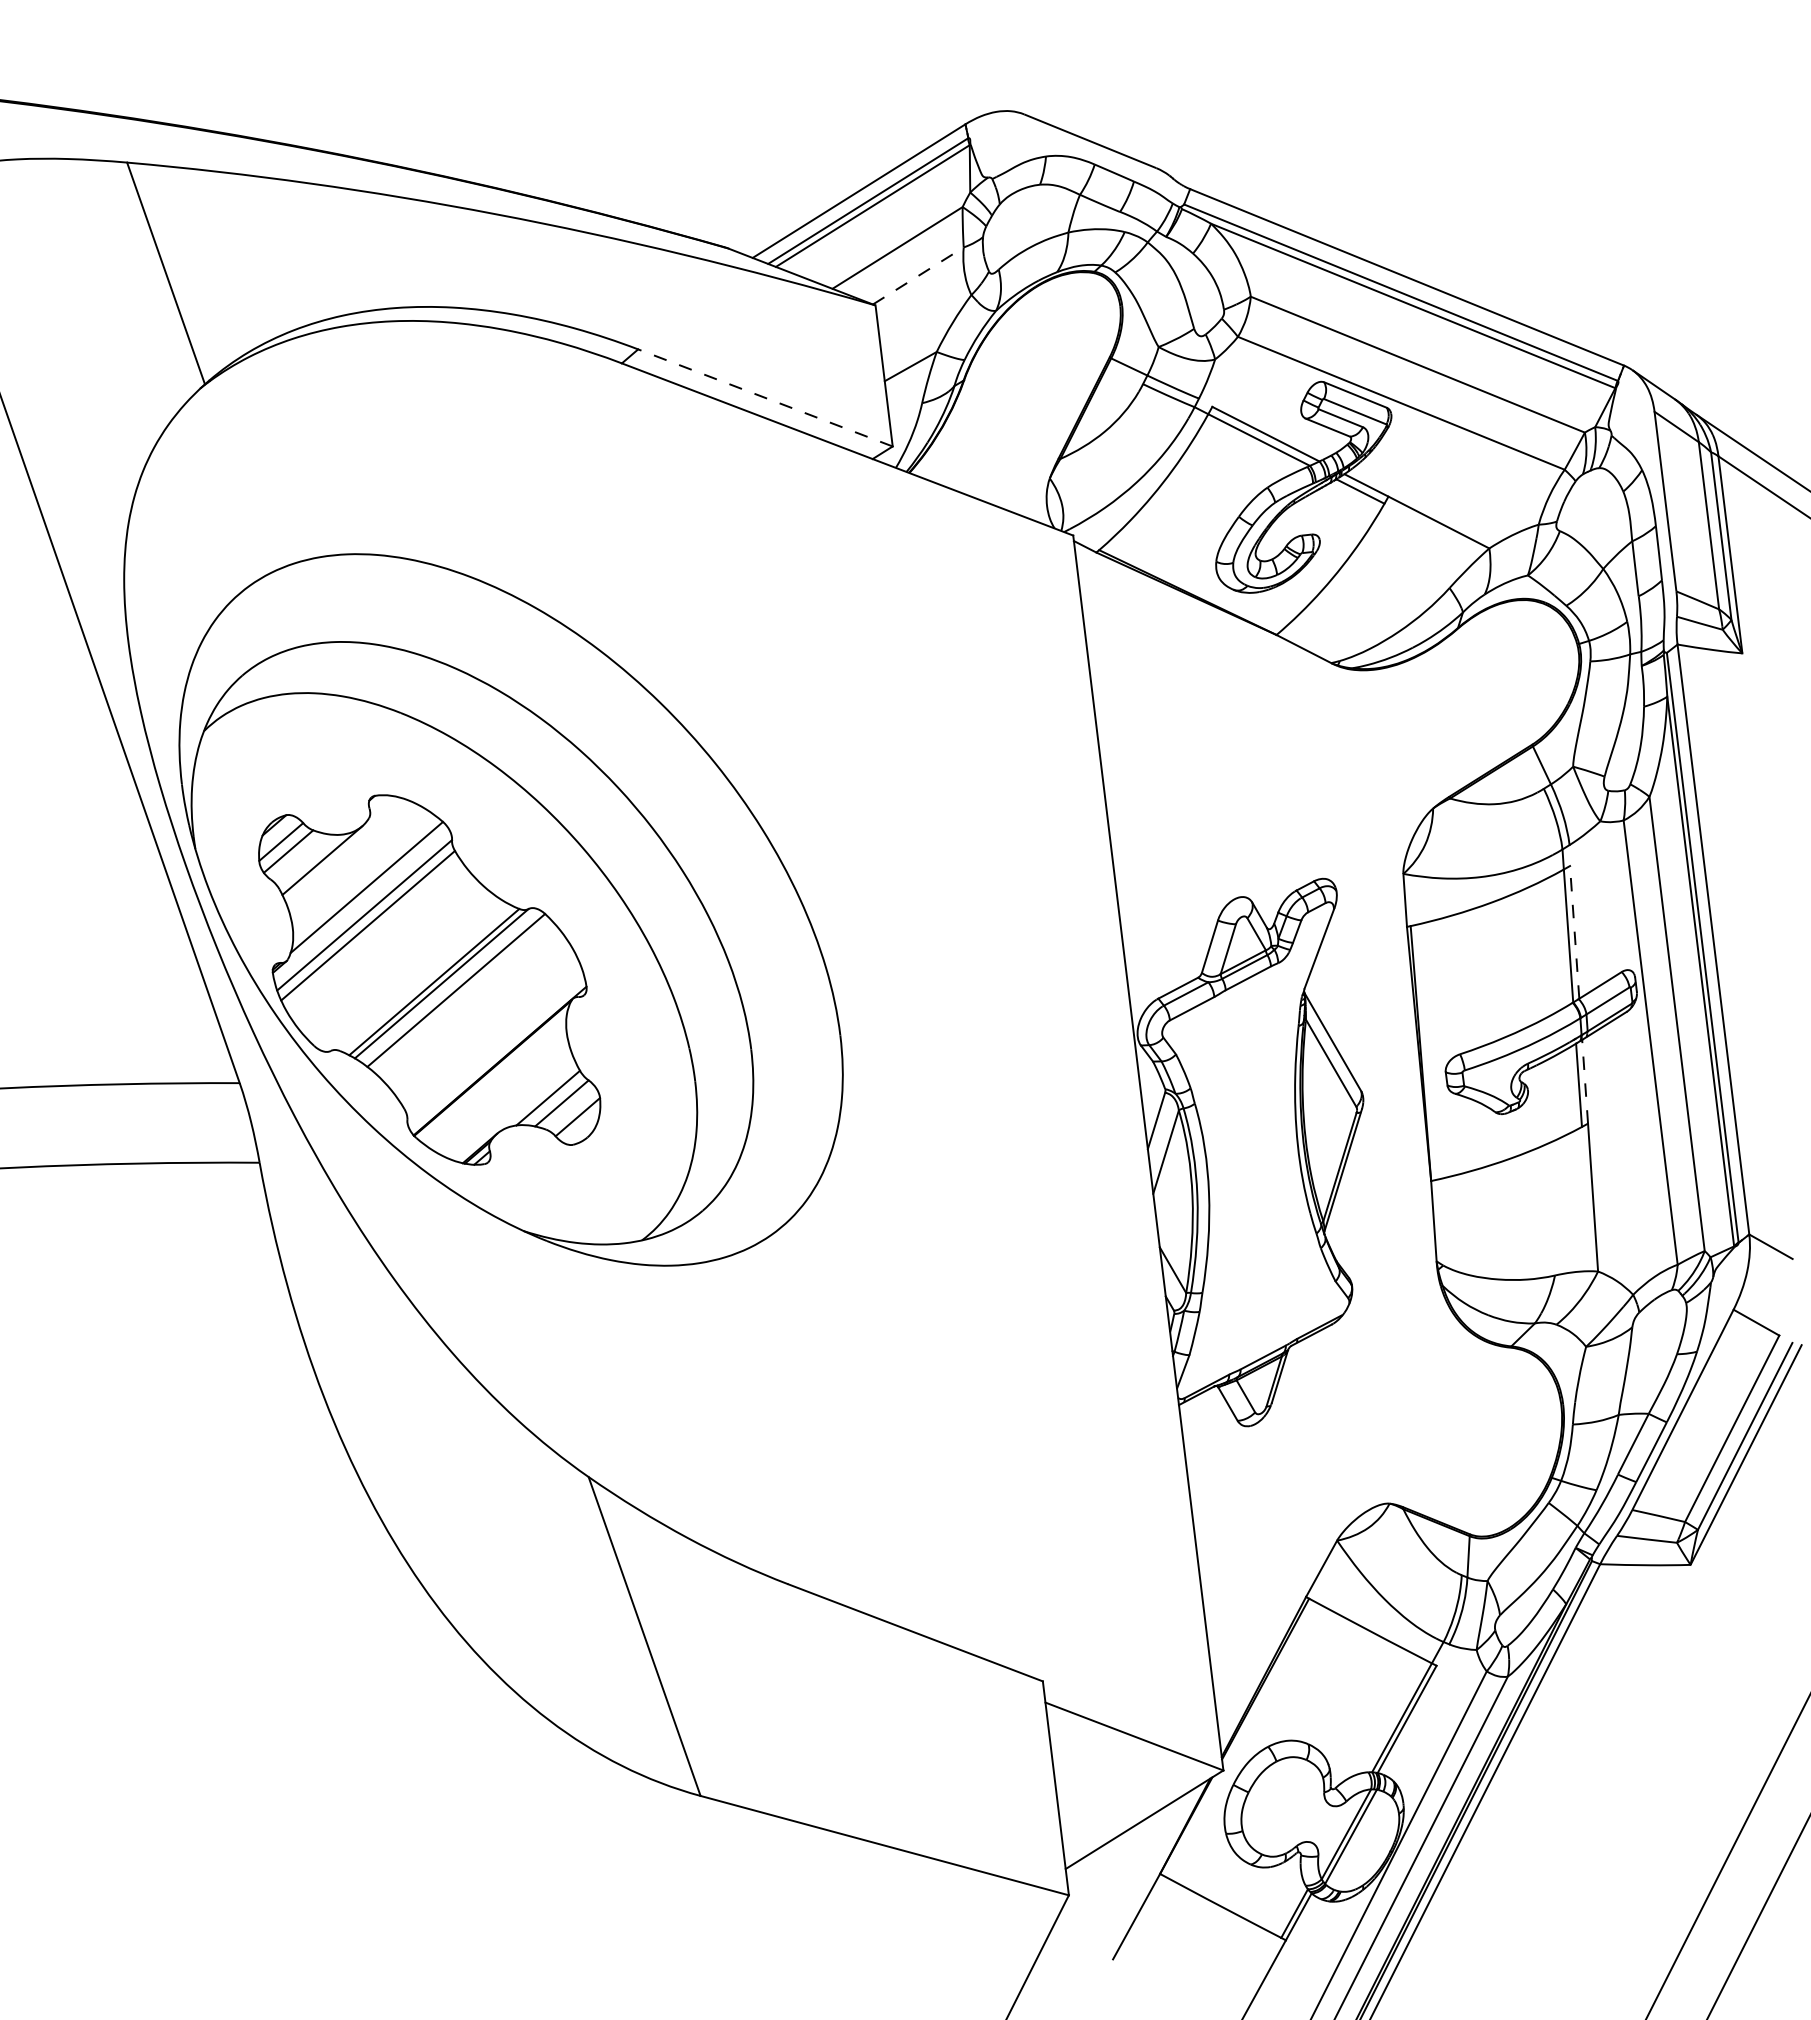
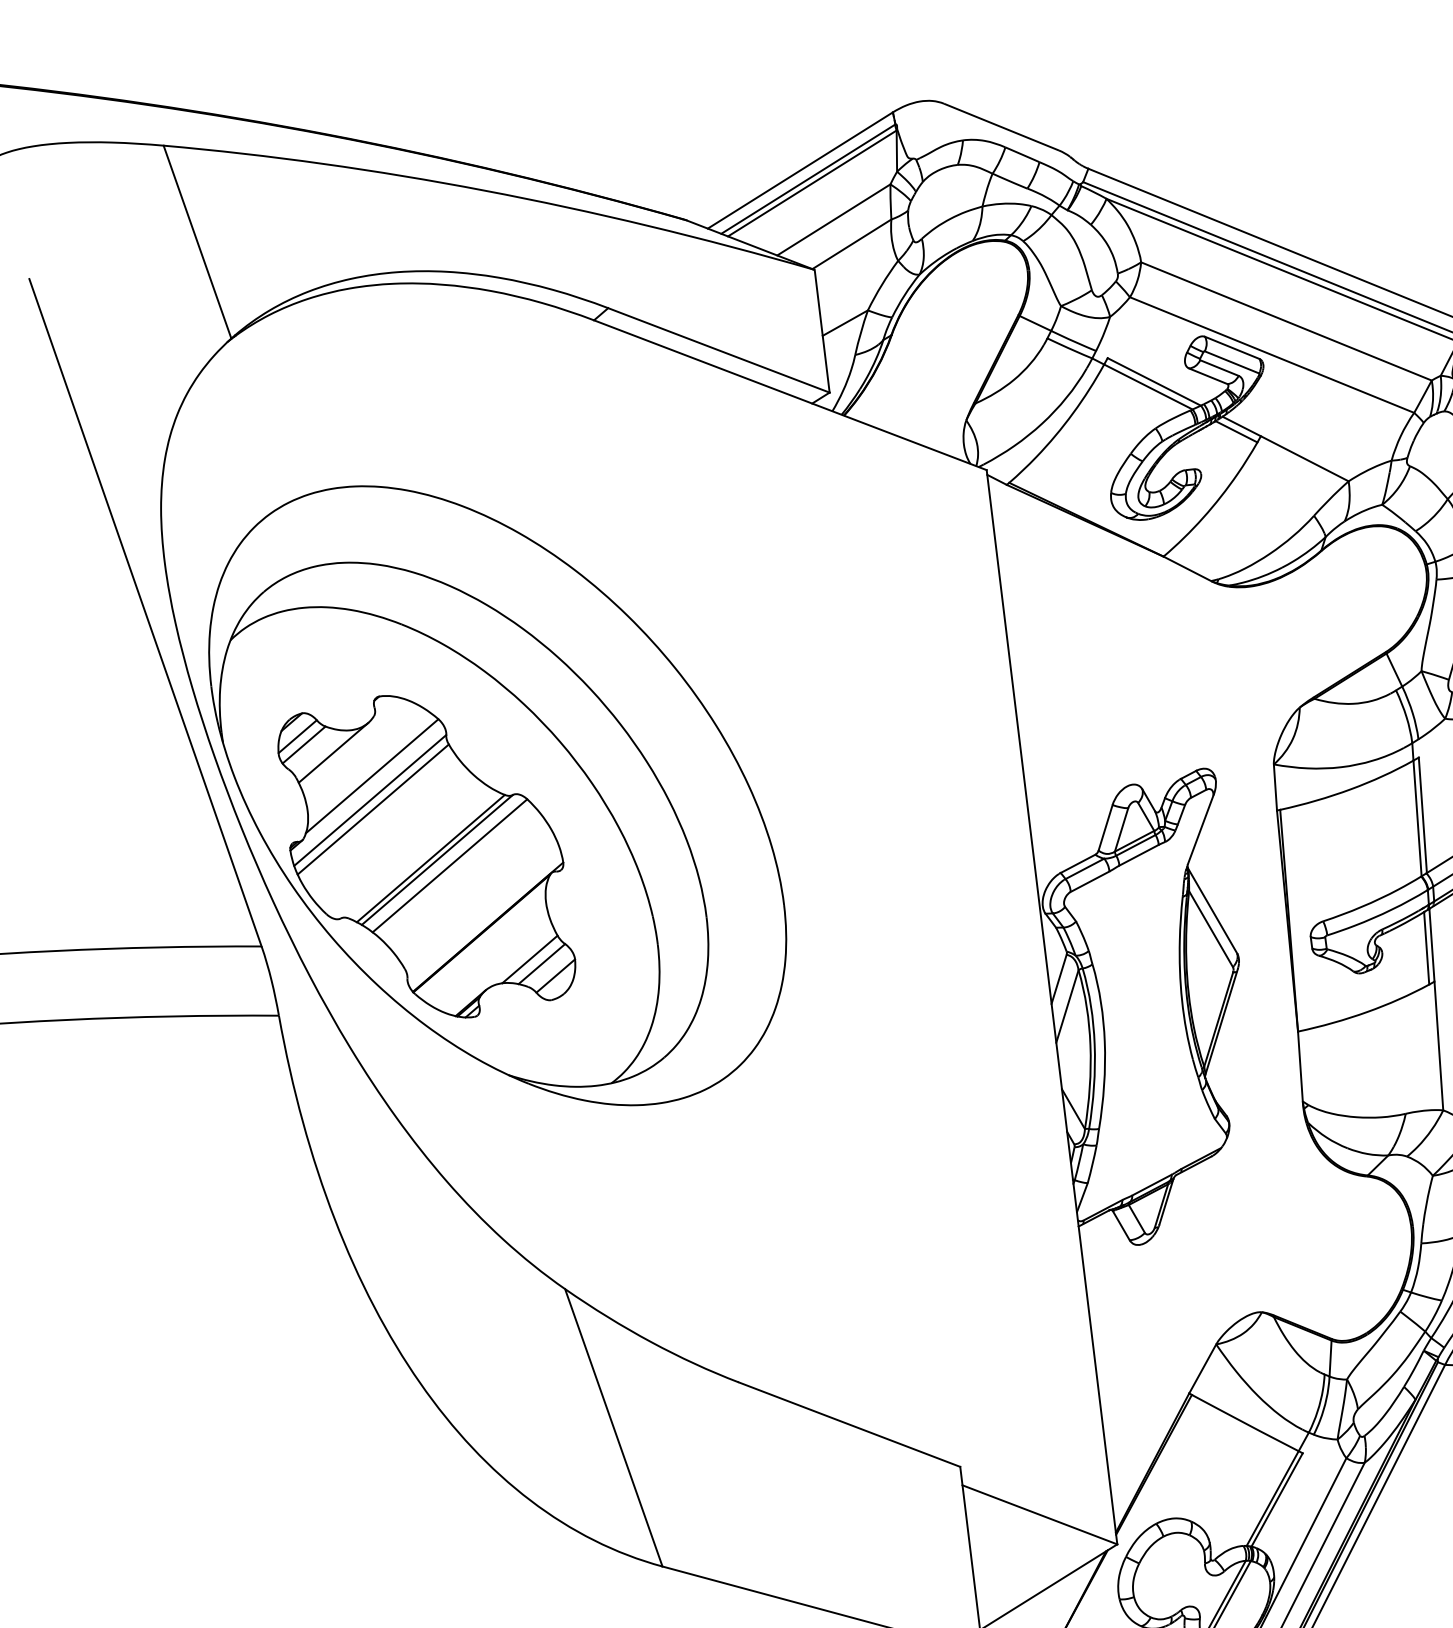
line: (918, 275) -> (852, 243), dashed -> solid
line: (764, 397) -> (718, 350), dashed -> solid
line: (1574, 931) -> (1422, 814), dashed -> solid
line: (1585, 1081) -> (1432, 945), dashed -> solid

